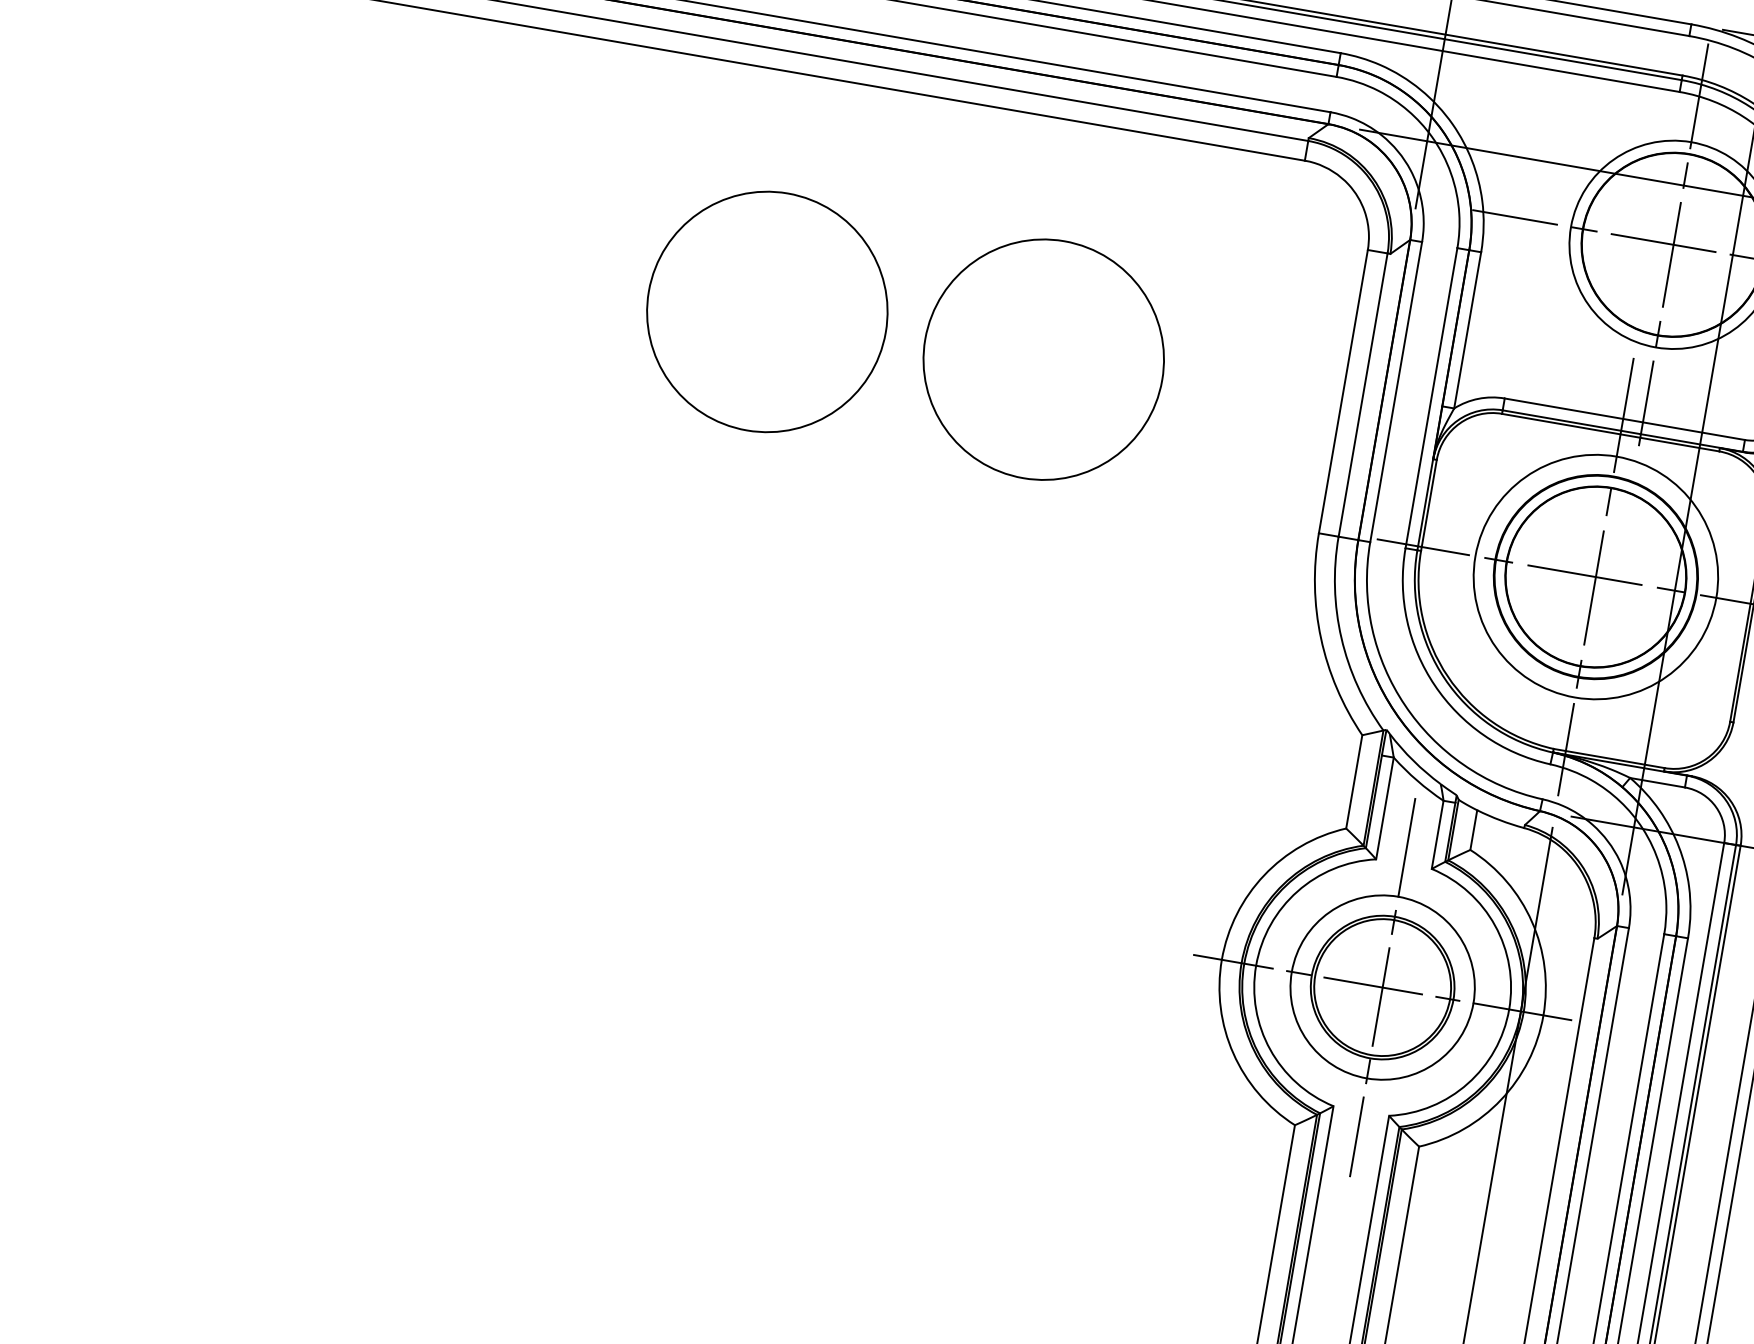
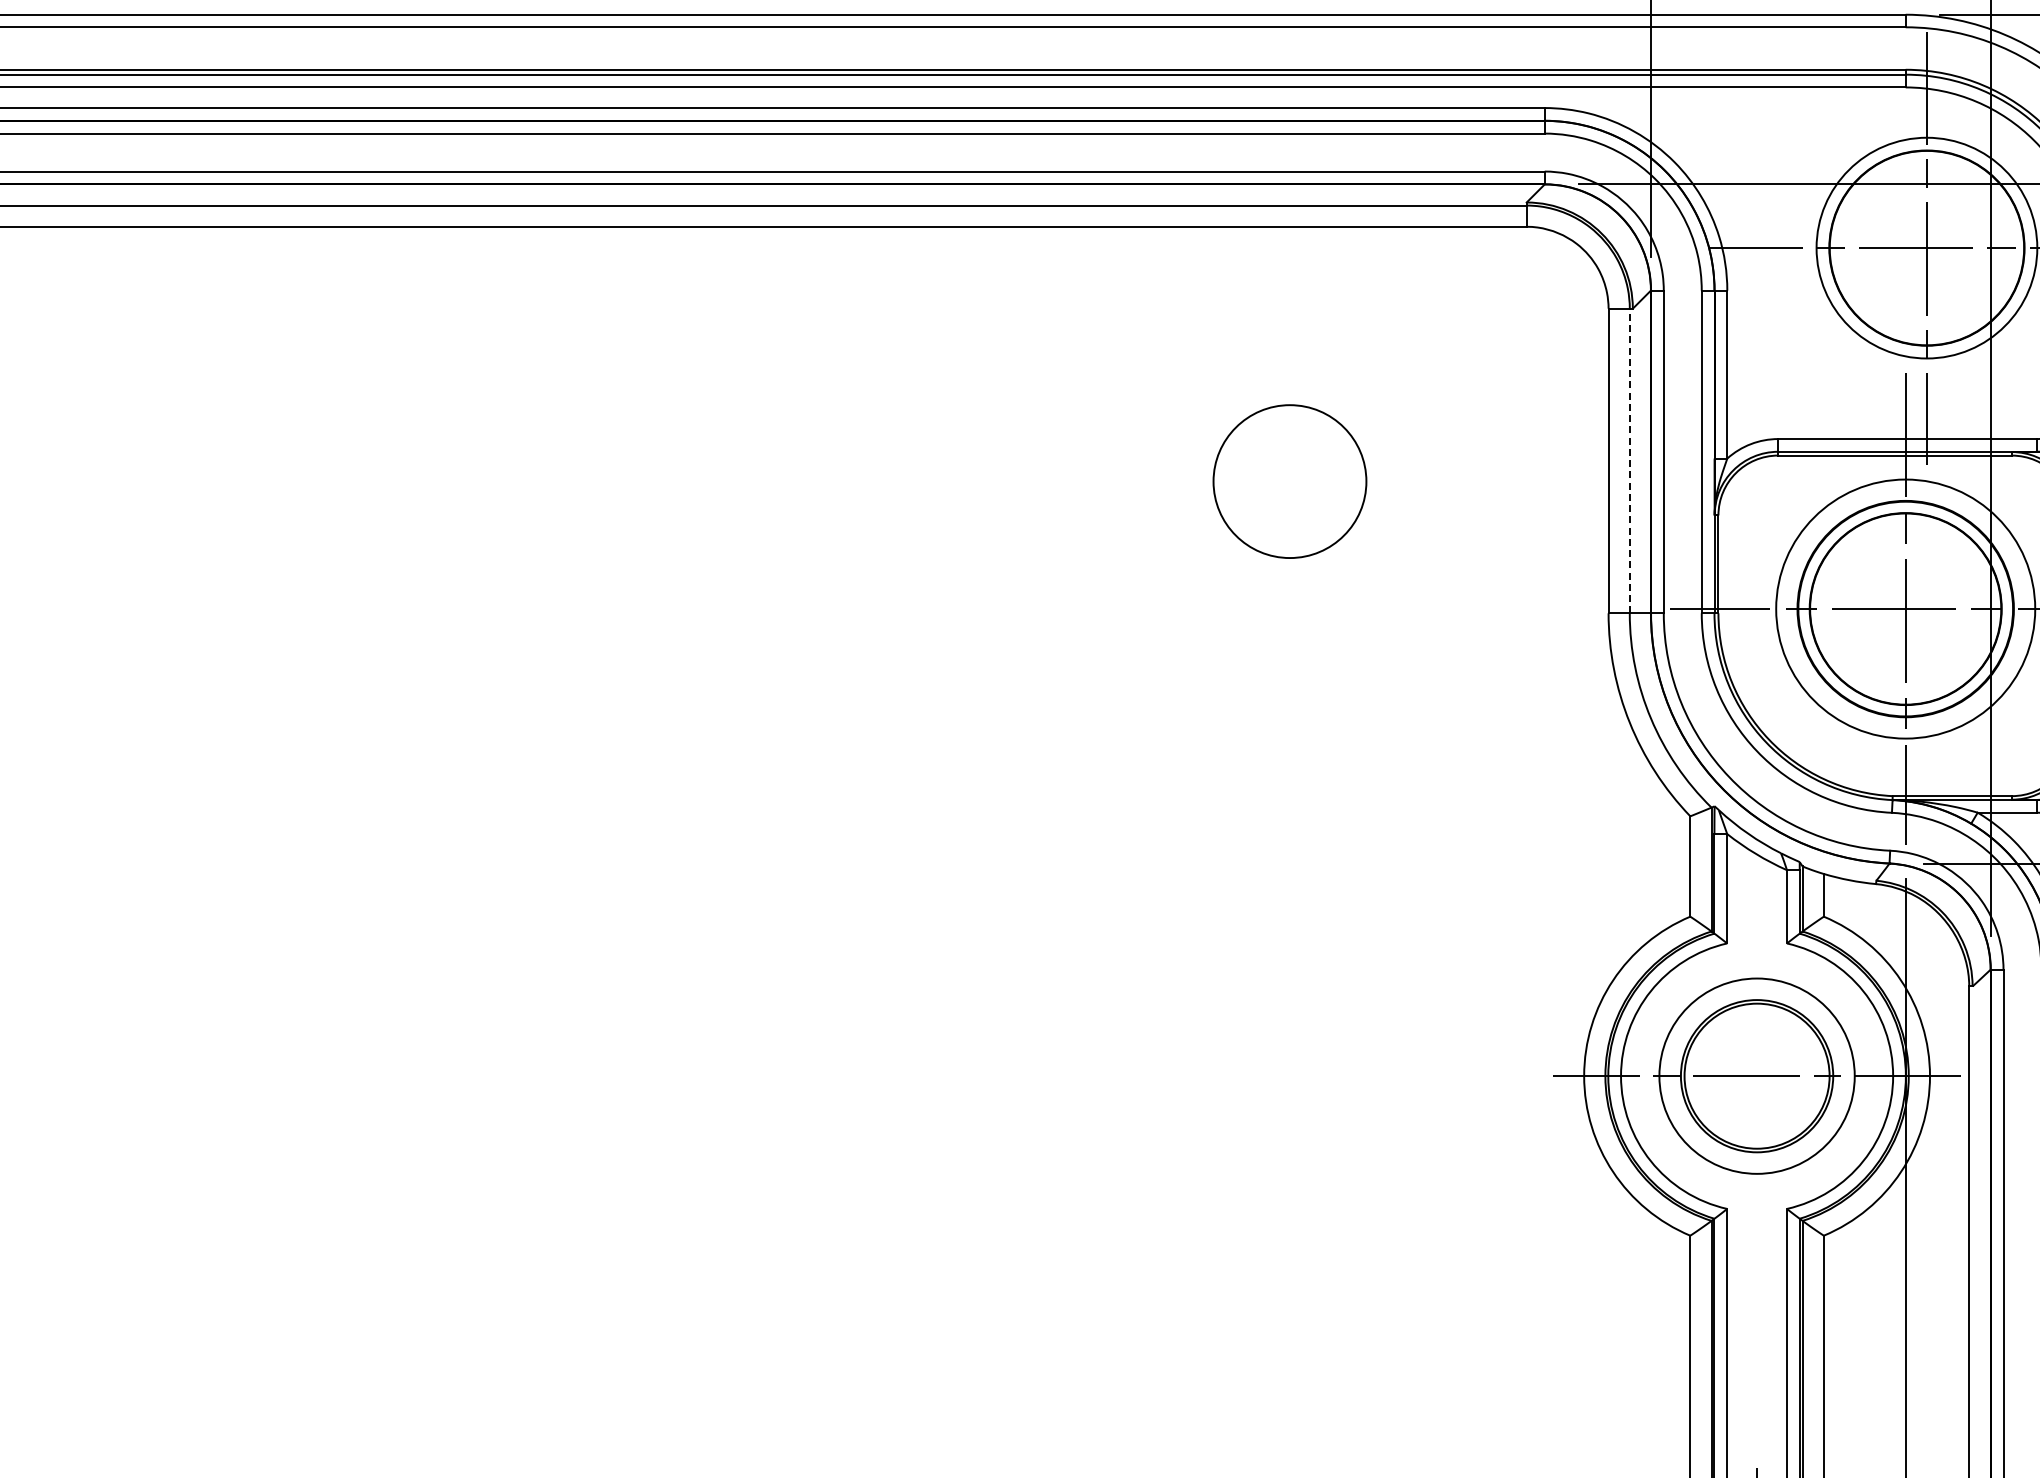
circle: (767, 311) -> (992, 481), removed
circle: (1043, 359) -> (1289, 481), size x0.6
line: (1362, 394) -> (1629, 460), solid -> dashed
line: (1383, 987) -> (1757, 1076), removed

